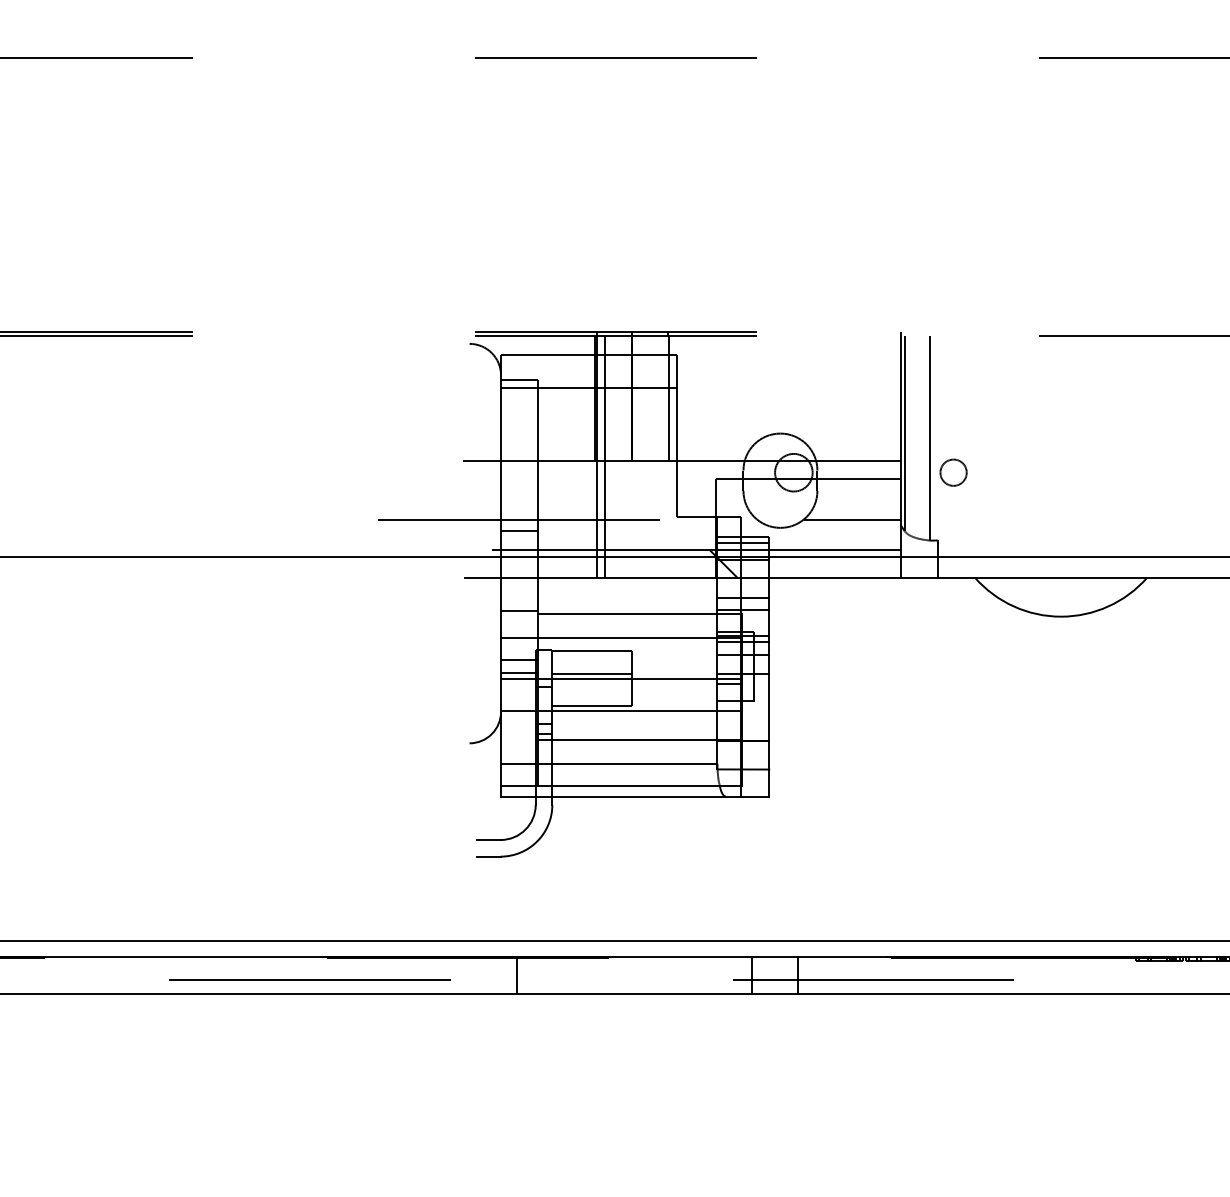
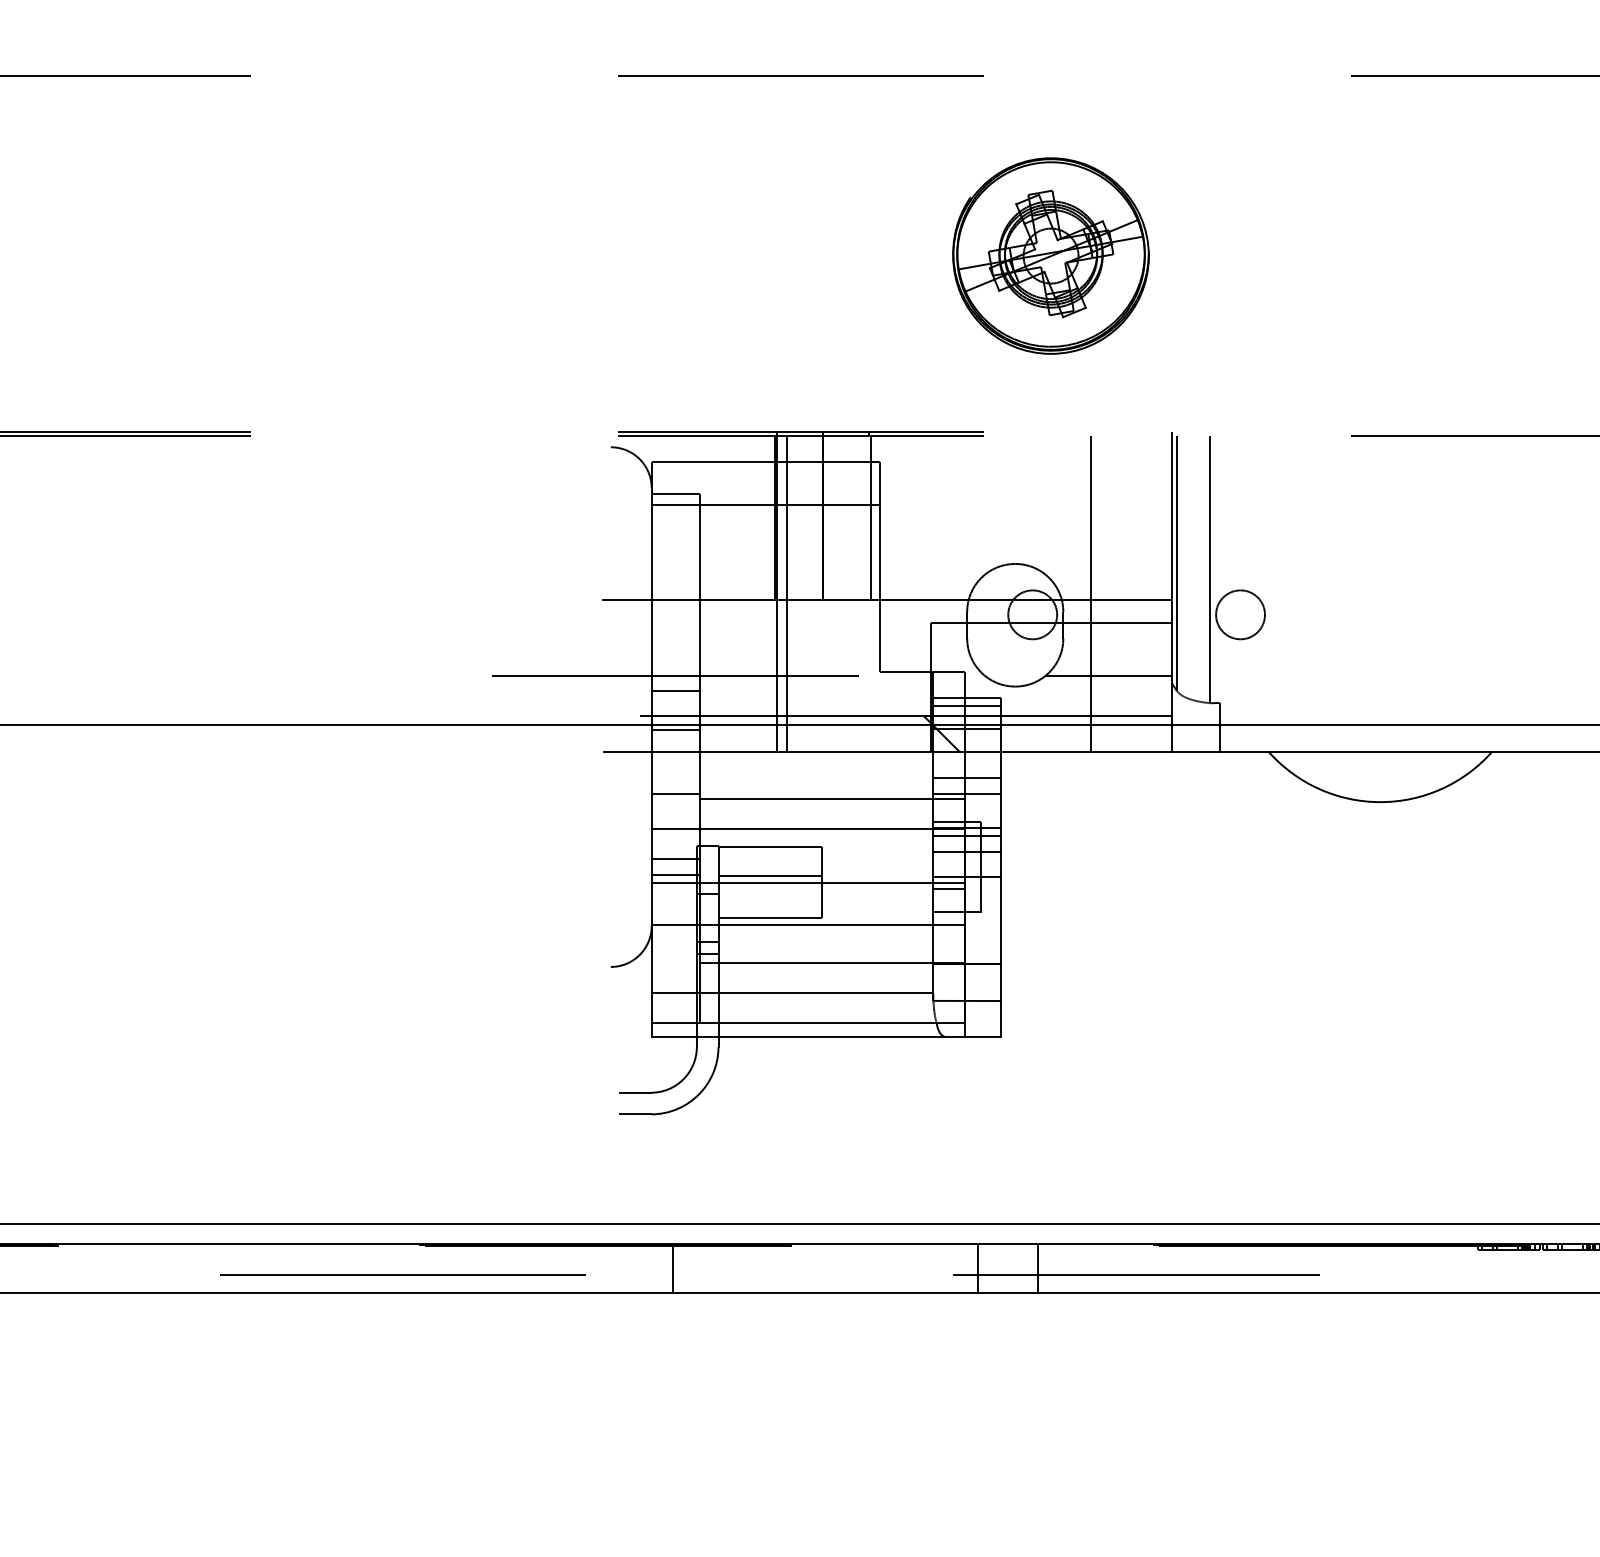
part: (807, 196) -> (1050, 255), added
line: (838, 456) -> (1090, 593), added
circle: (953, 472) -> (1240, 614), size x1.43
line: (519, 560) -> (675, 729), added

